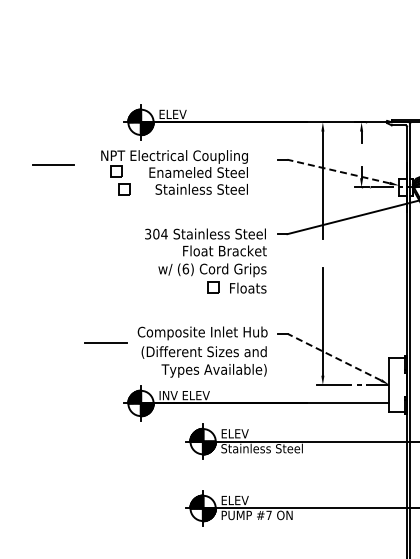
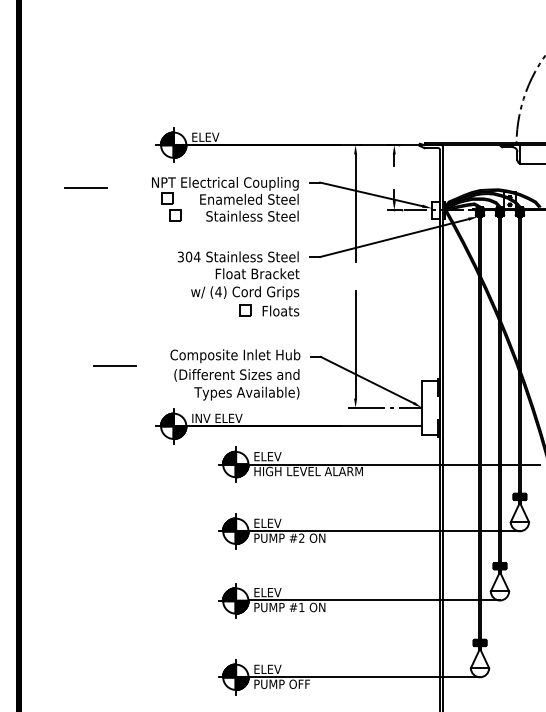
line: (337, 171) -> (370, 194), dashed -> solid
part: (174, 172) -> (225, 199), moved
text: (185, 268) -> (218, 291), (6) -> (4)
line: (105, 342) -> (114, 365), moved
line: (334, 357) -> (367, 380), dashed -> solid
text: (275, 448) -> (308, 471), Stainless Steel -> HIGH LEVEL ALARM
text: (268, 514) -> (301, 537), #7 -> #2

